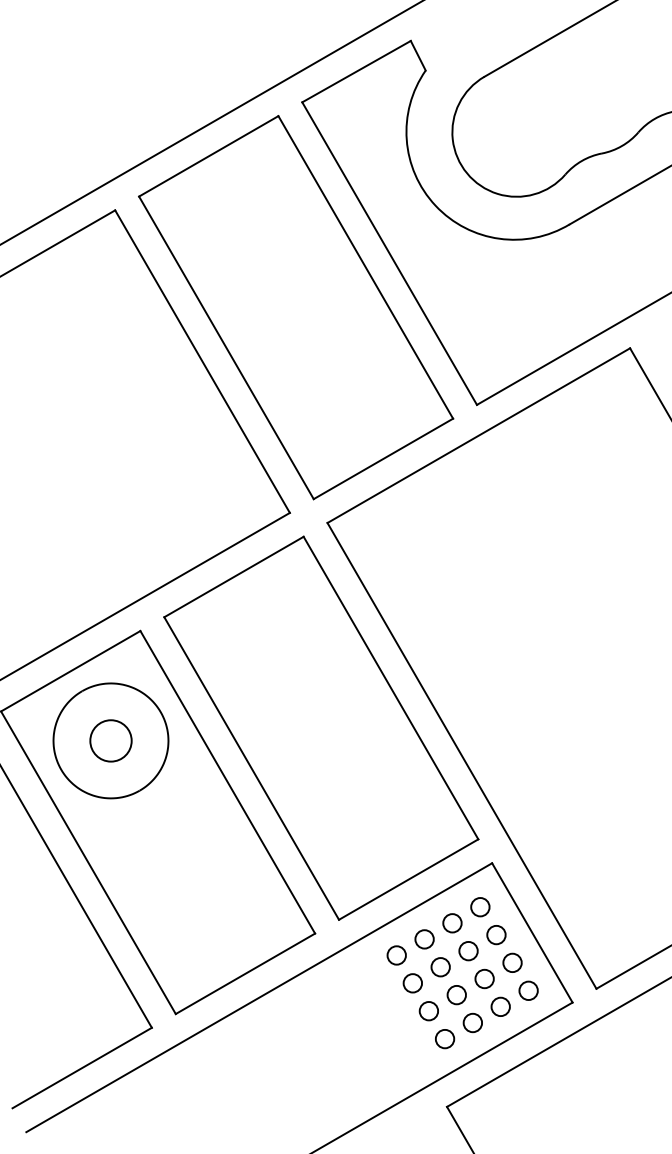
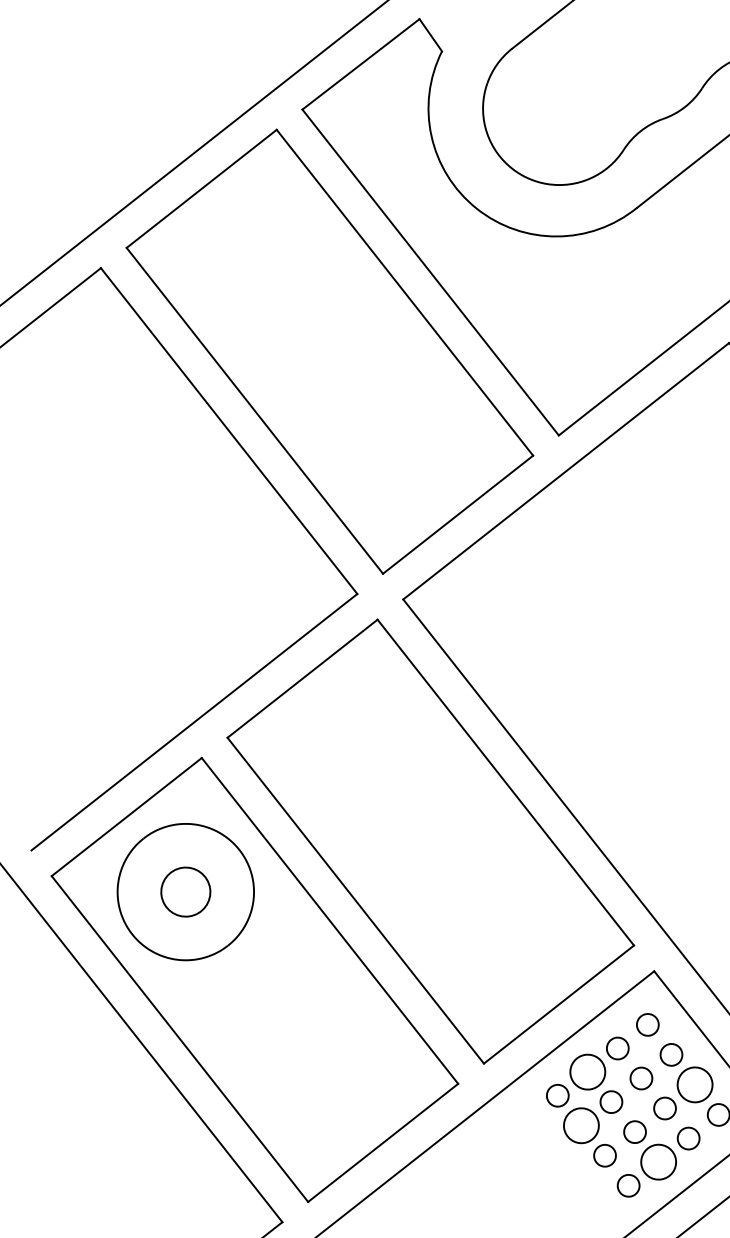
circle: (424, 939) -> (587, 1072), size x1.6
circle: (512, 962) -> (694, 1084), size x1.6
circle: (412, 983) -> (581, 1126), size x1.6
circle: (472, 1022) -> (658, 1161), size x1.6

